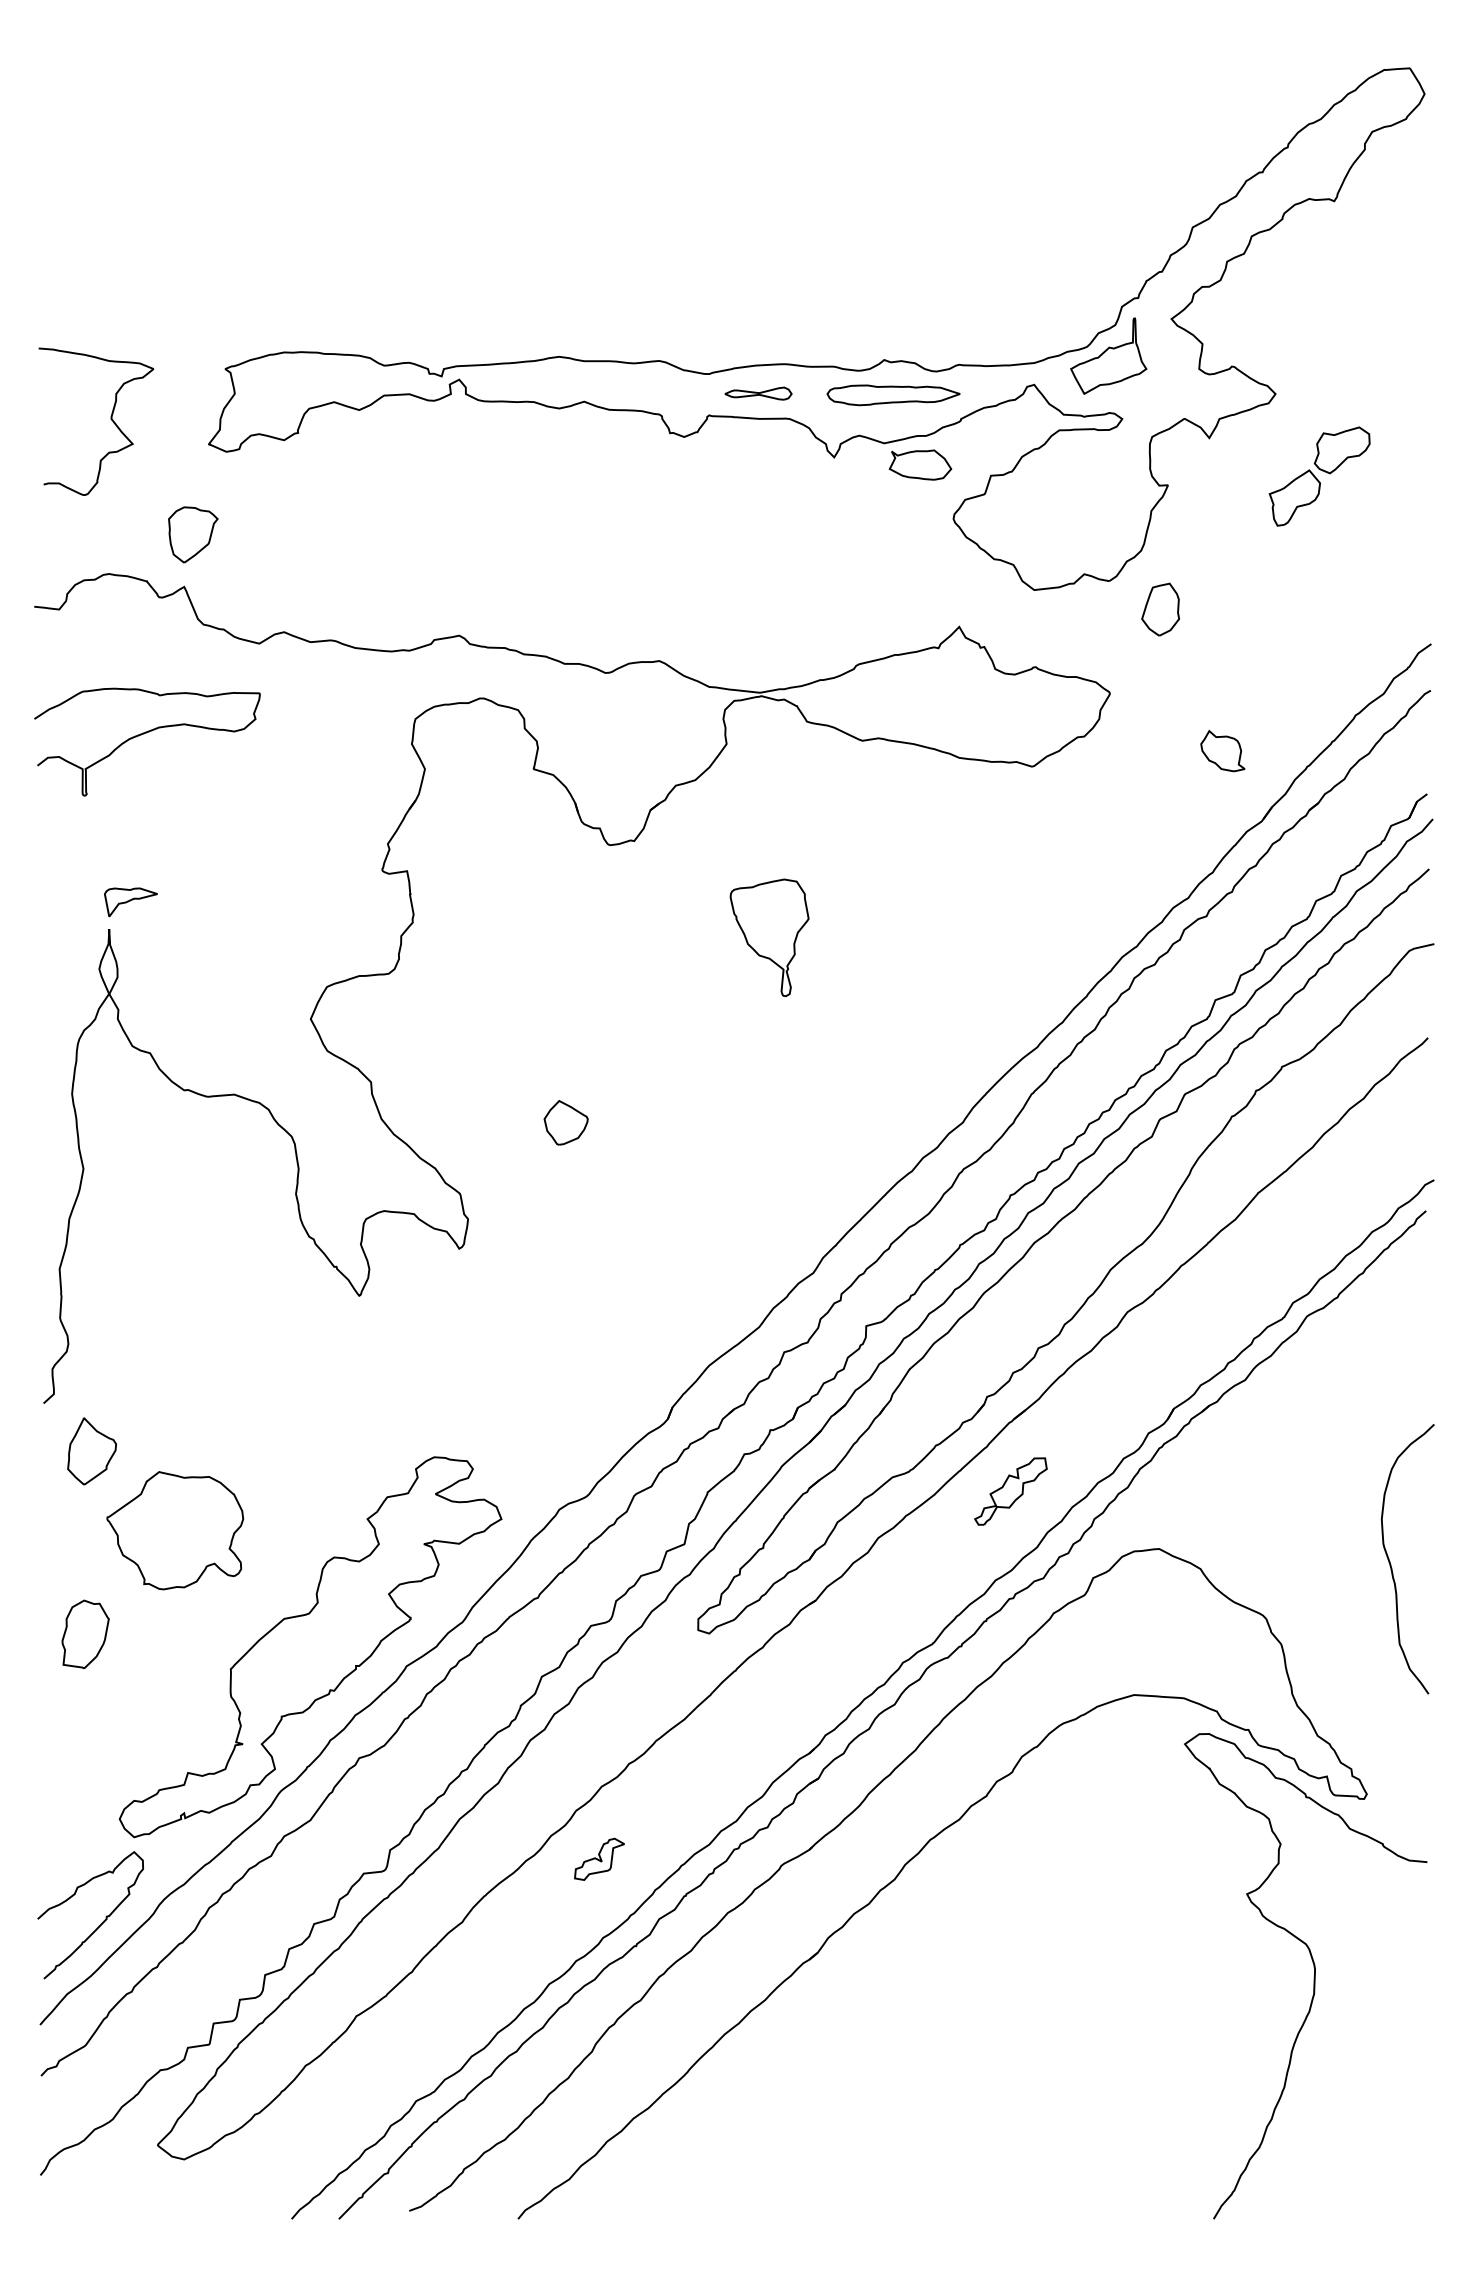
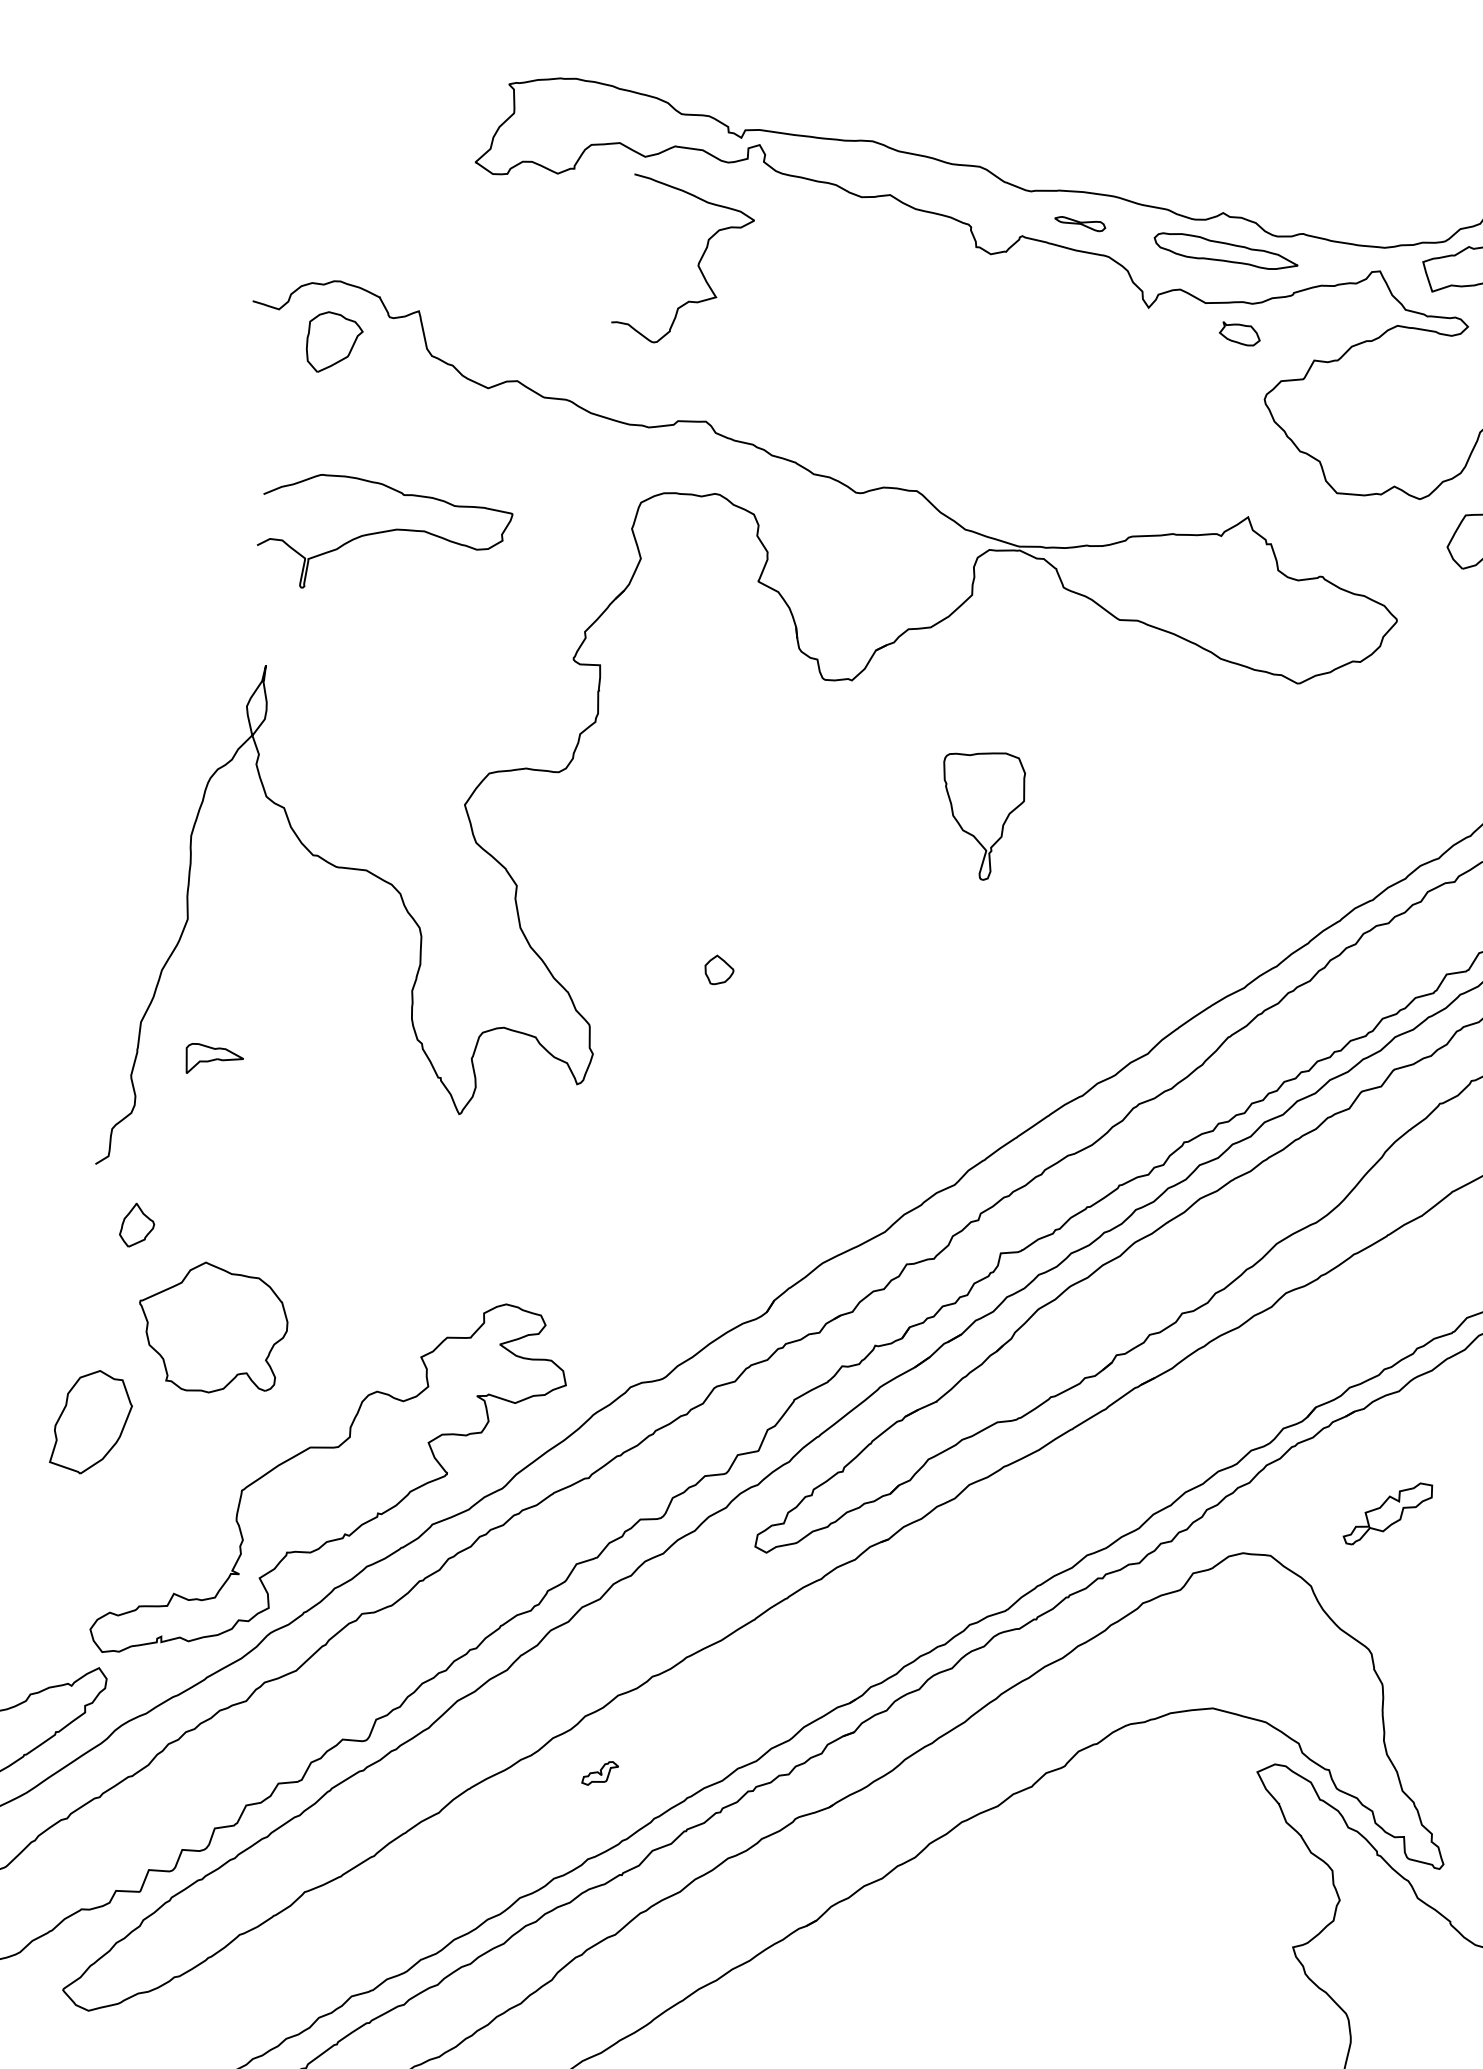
part: (758, 393) -> (1080, 222), size x0.7
curve: (110, 419) -> (697, 266), moved
part: (920, 464) -> (1240, 333), size x0.6
part: (193, 534) -> (333, 343), moved
curve: (144, 734) -> (379, 534), moved
part: (130, 902) -> (212, 1062), moved
part: (565, 1122) -> (718, 970), size x0.6
part: (91, 1451) -> (137, 1226), size x0.6
part: (1010, 1491) -> (1387, 1514), moved
part: (85, 1634) -> (92, 1422), size x1.4
part: (599, 1858) -> (600, 1772), size x0.6

